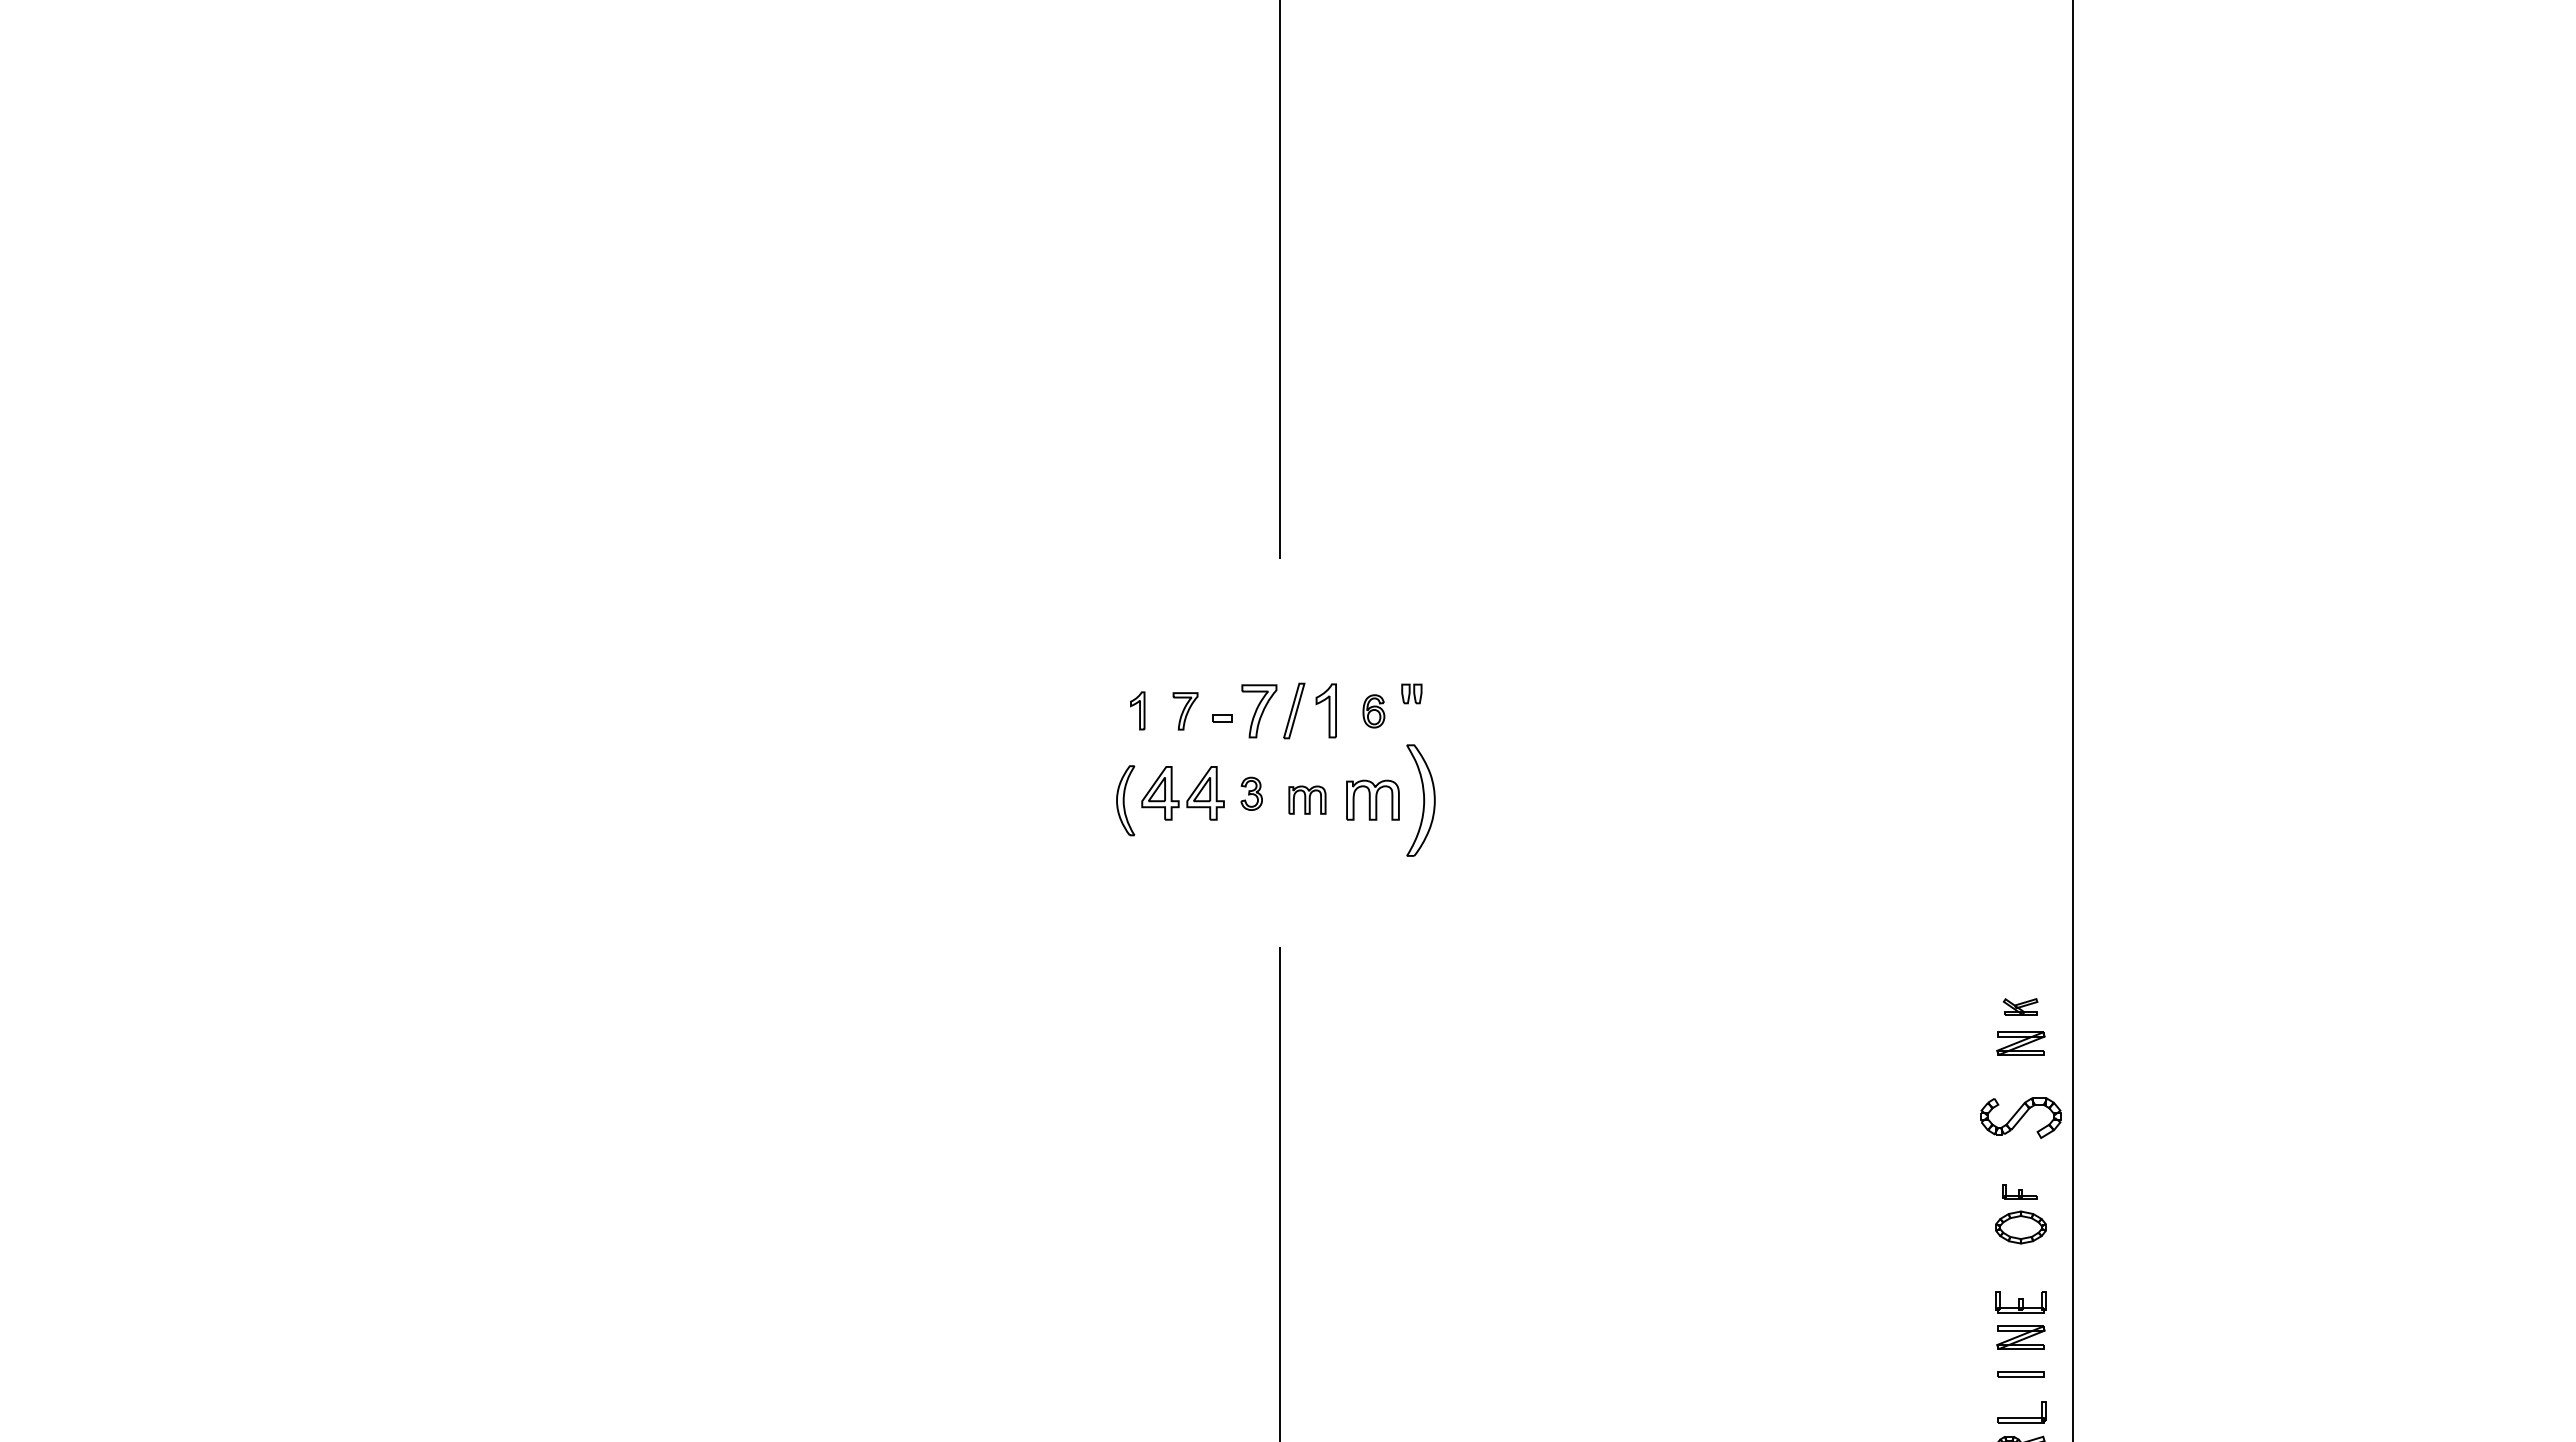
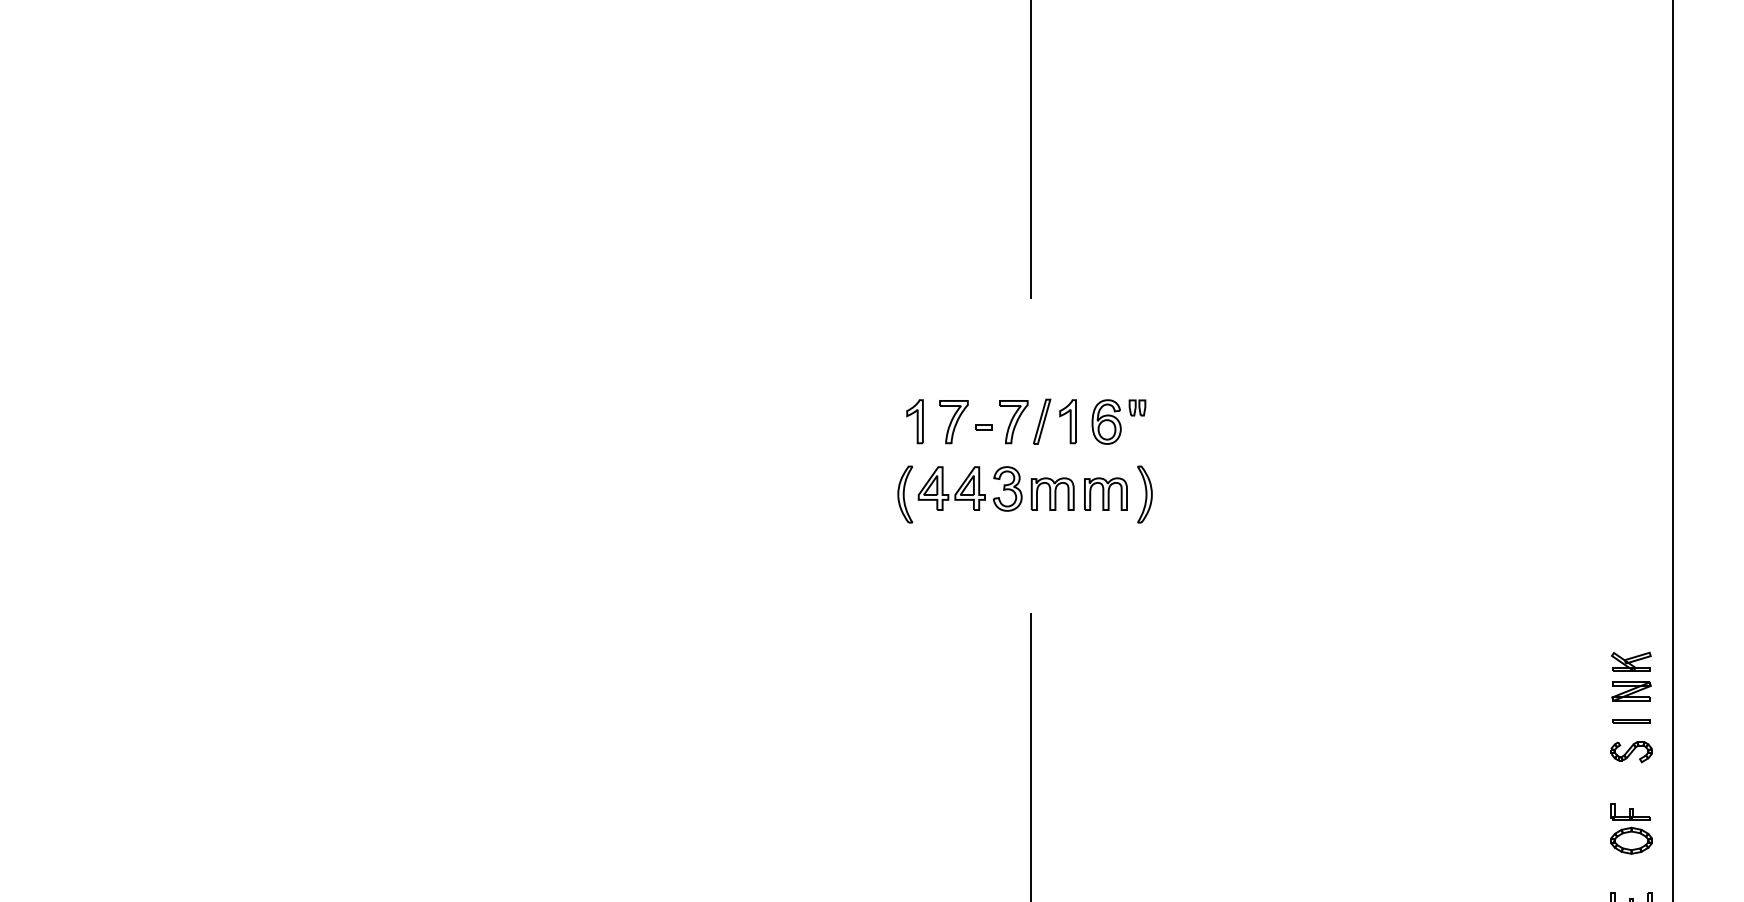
part: (1137, 710) -> (914, 421), size x1.43
part: (1185, 711) -> (953, 422), size x1.43
part: (1373, 711) -> (1106, 422), size x1.67
part: (1251, 793) -> (1007, 488), size x1.67
part: (1307, 799) -> (1052, 493), size x1.43
part: (1420, 800) -> (1144, 494), size x0.62
part: (2020, 1006) -> (1631, 661), size x1.43
part: (2020, 1080) -> (1631, 721), added
part: (2020, 1118) -> (1631, 752), size x0.62
part: (2019, 1191) -> (1630, 811), size x1.43

